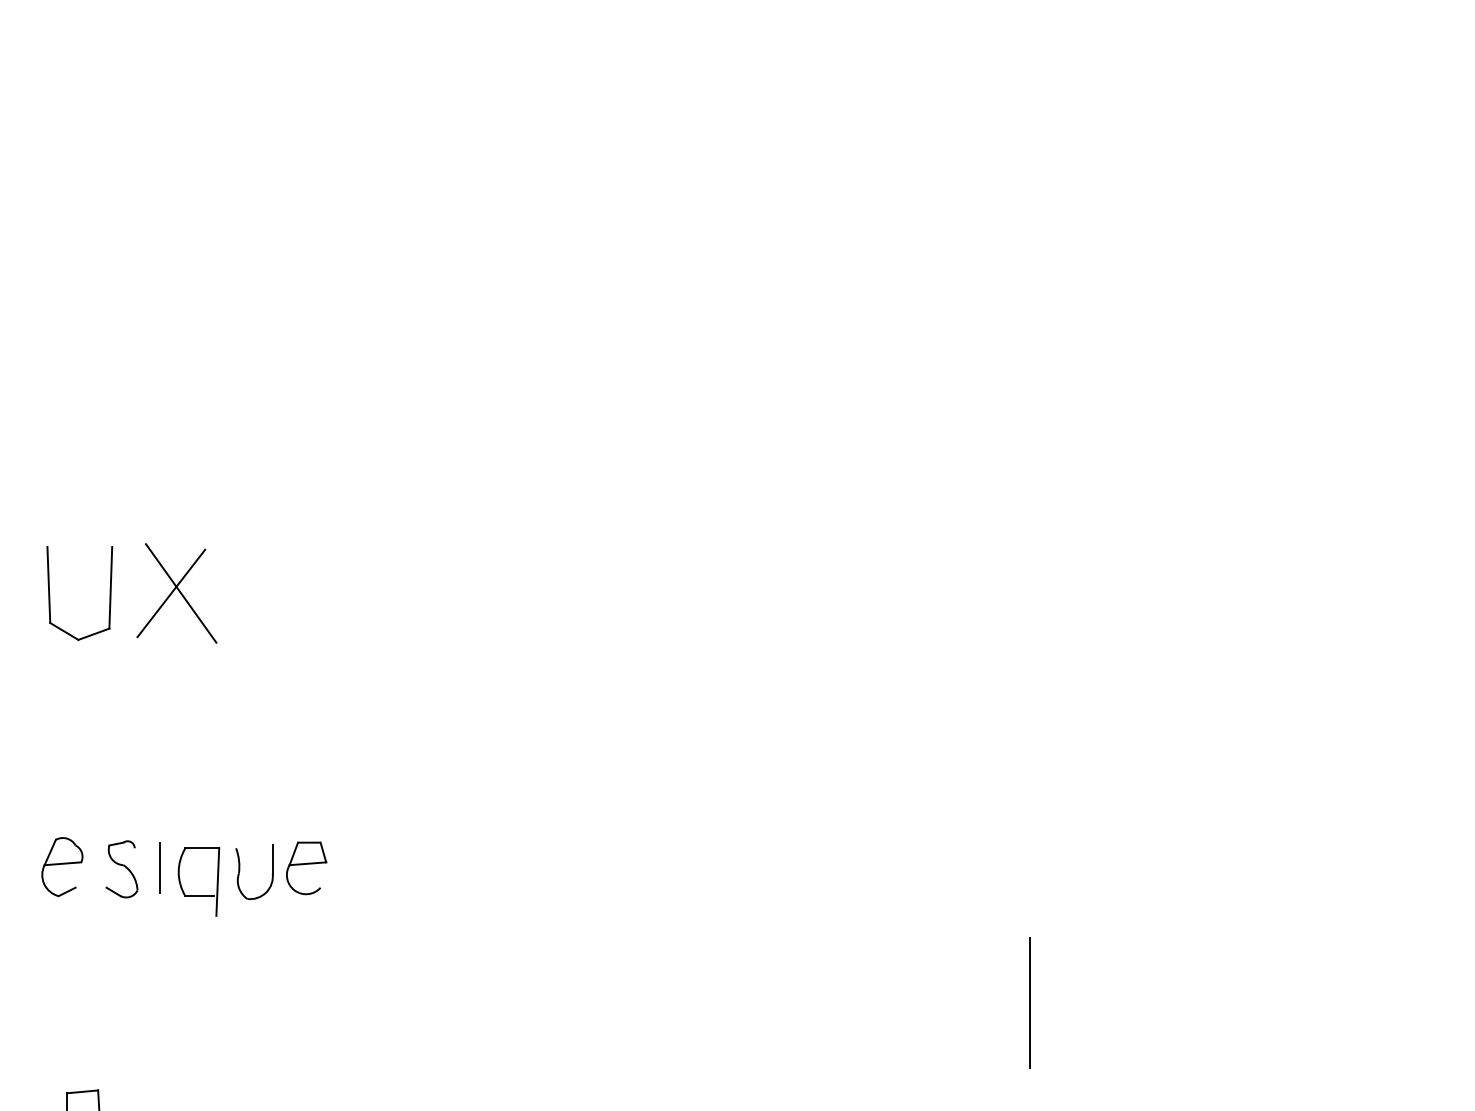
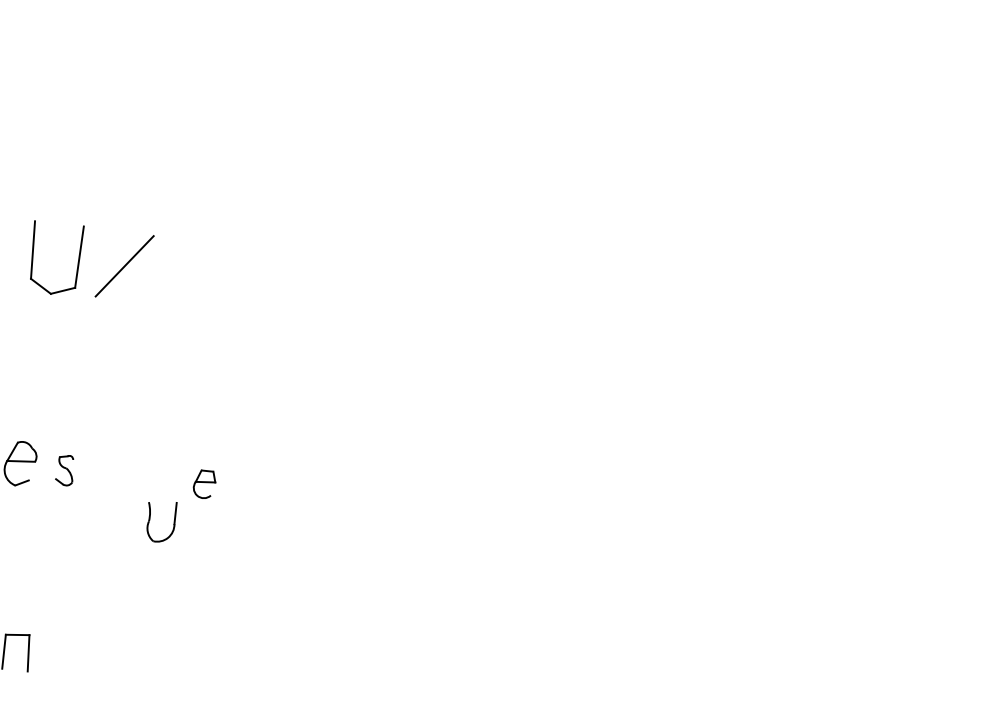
line: (181, 593) -> (132, 267), removed
line: (160, 867) -> (94, 472), removed
part: (306, 868) -> (204, 484), size x0.7
part: (121, 869) -> (64, 470), size x0.7
part: (240, 871) -> (150, 519), moved
part: (198, 895) -> (120, 496), removed
line: (1030, 1002) -> (739, 643), removed

